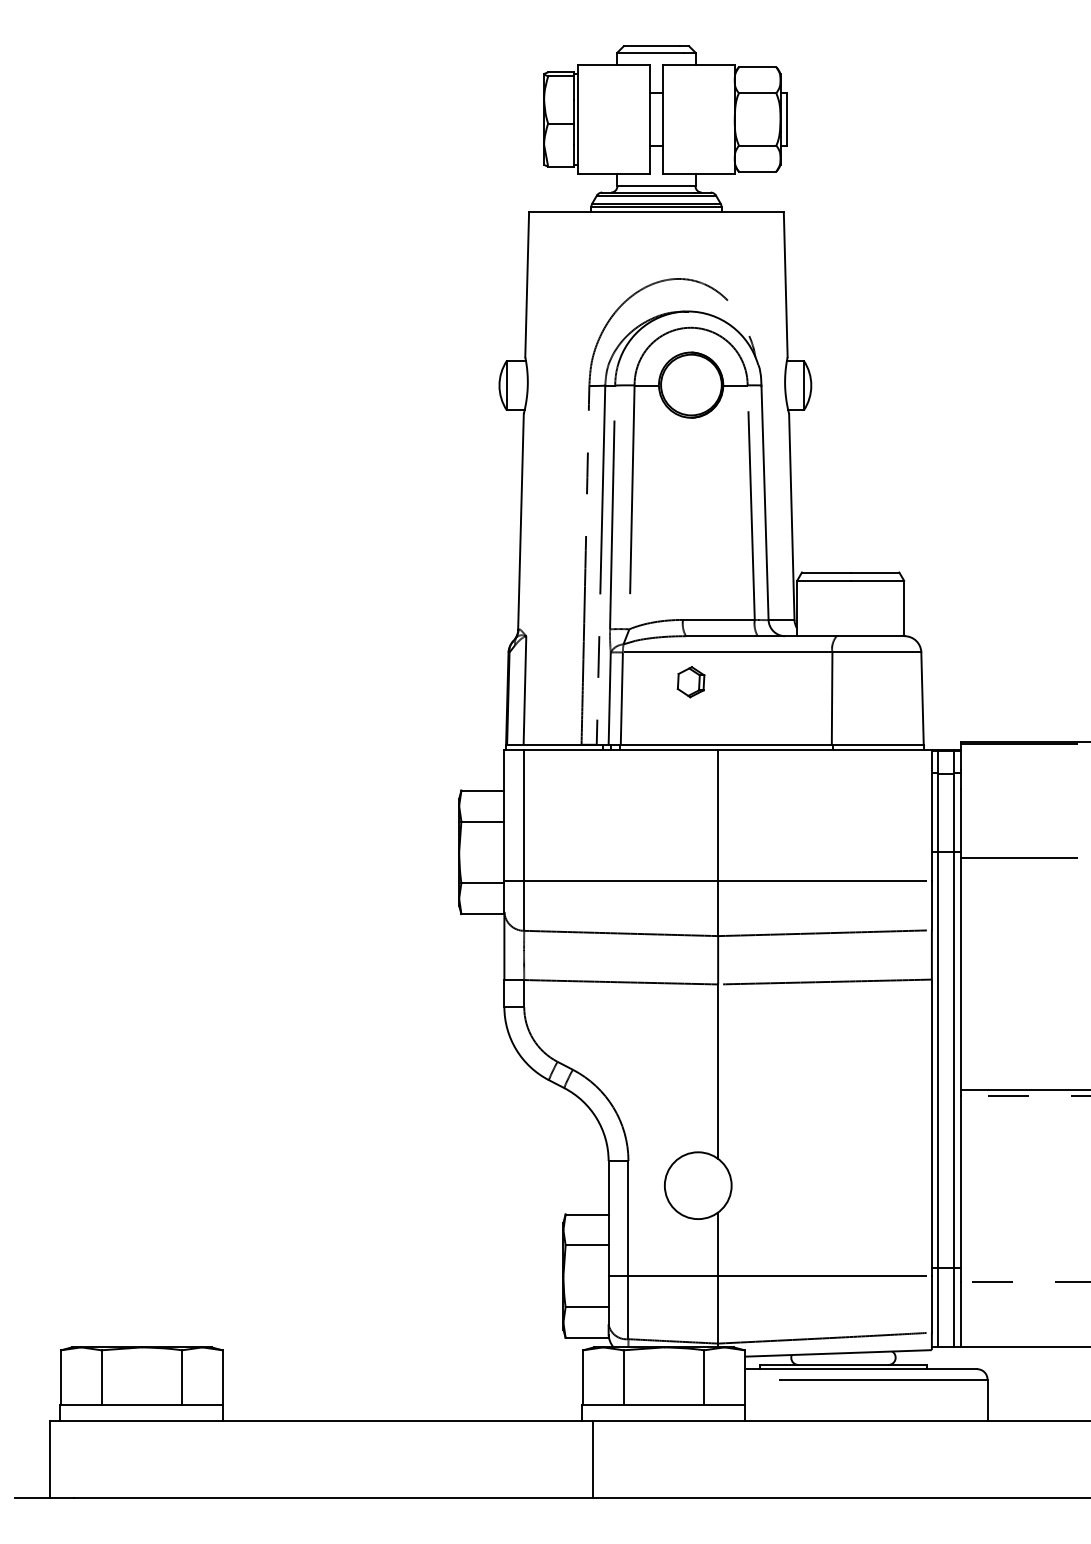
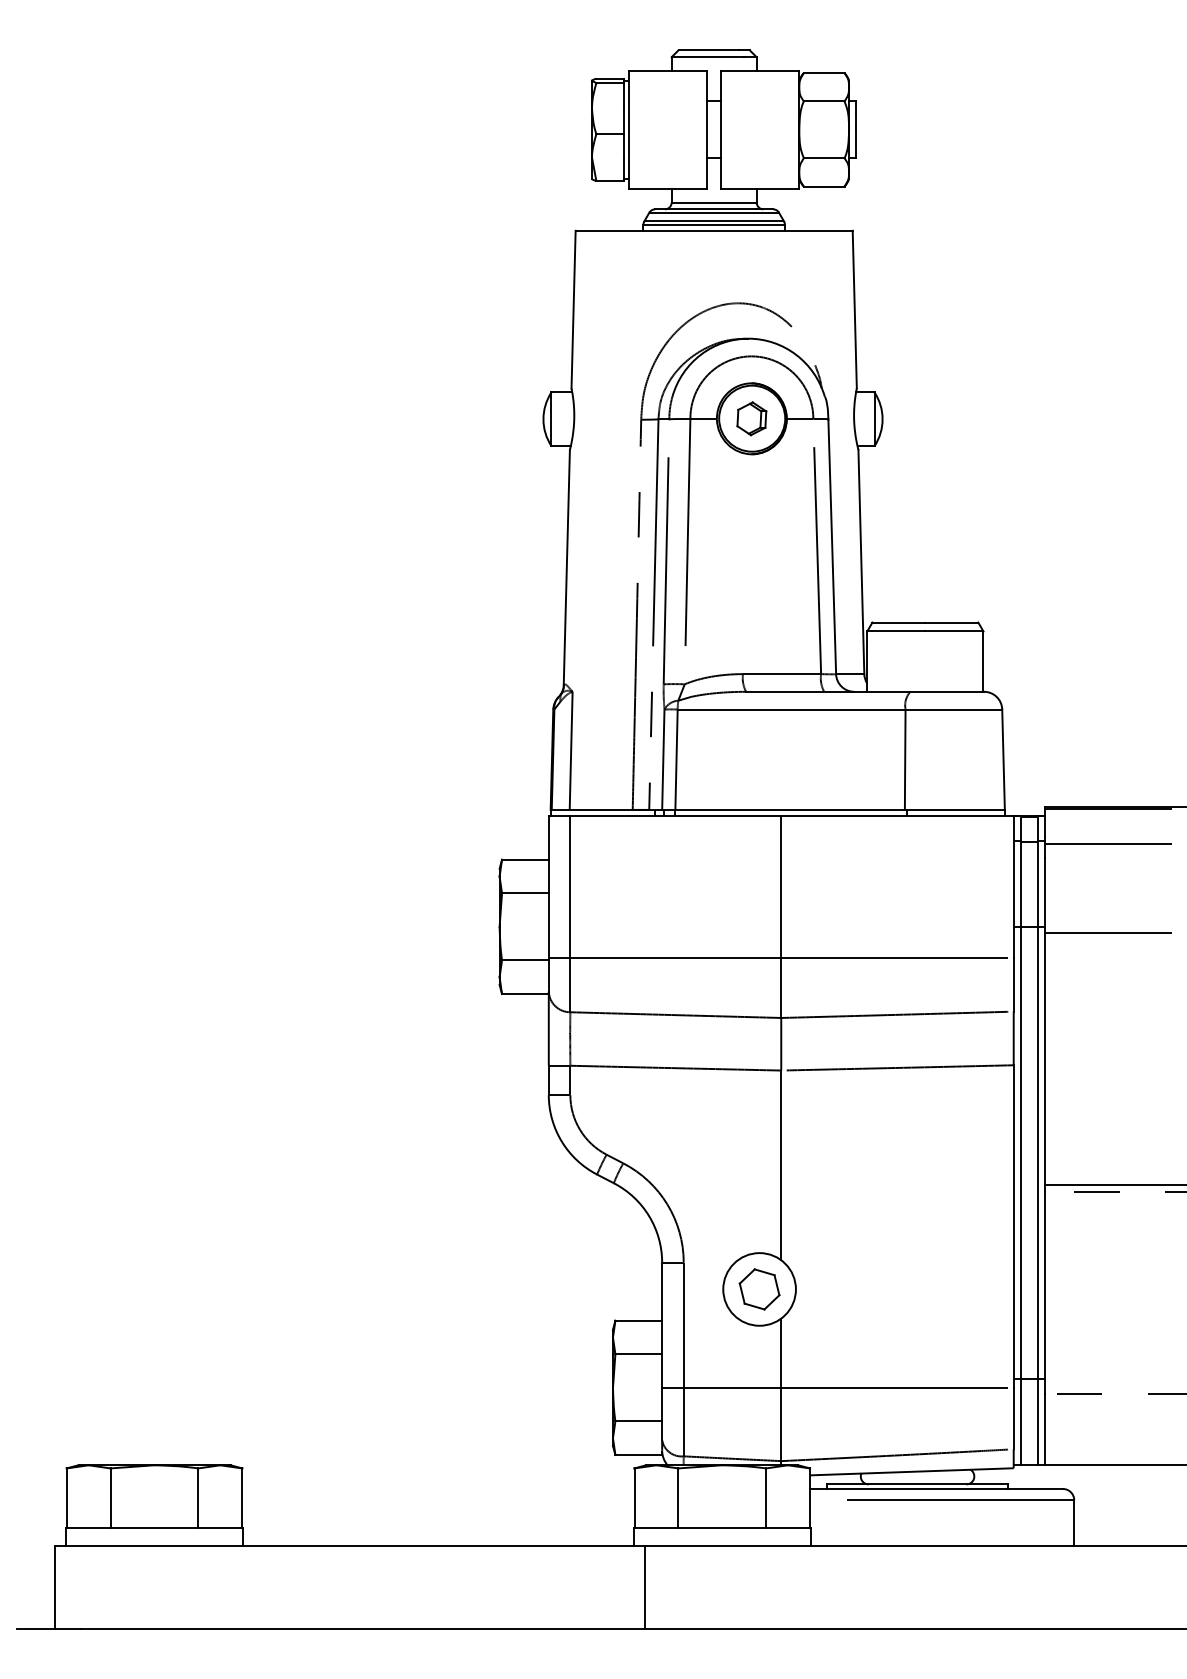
part: (690, 681) -> (751, 418), moved
line: (1019, 775) -> (1108, 843), added
part: (698, 1185) -> (759, 1289), added

